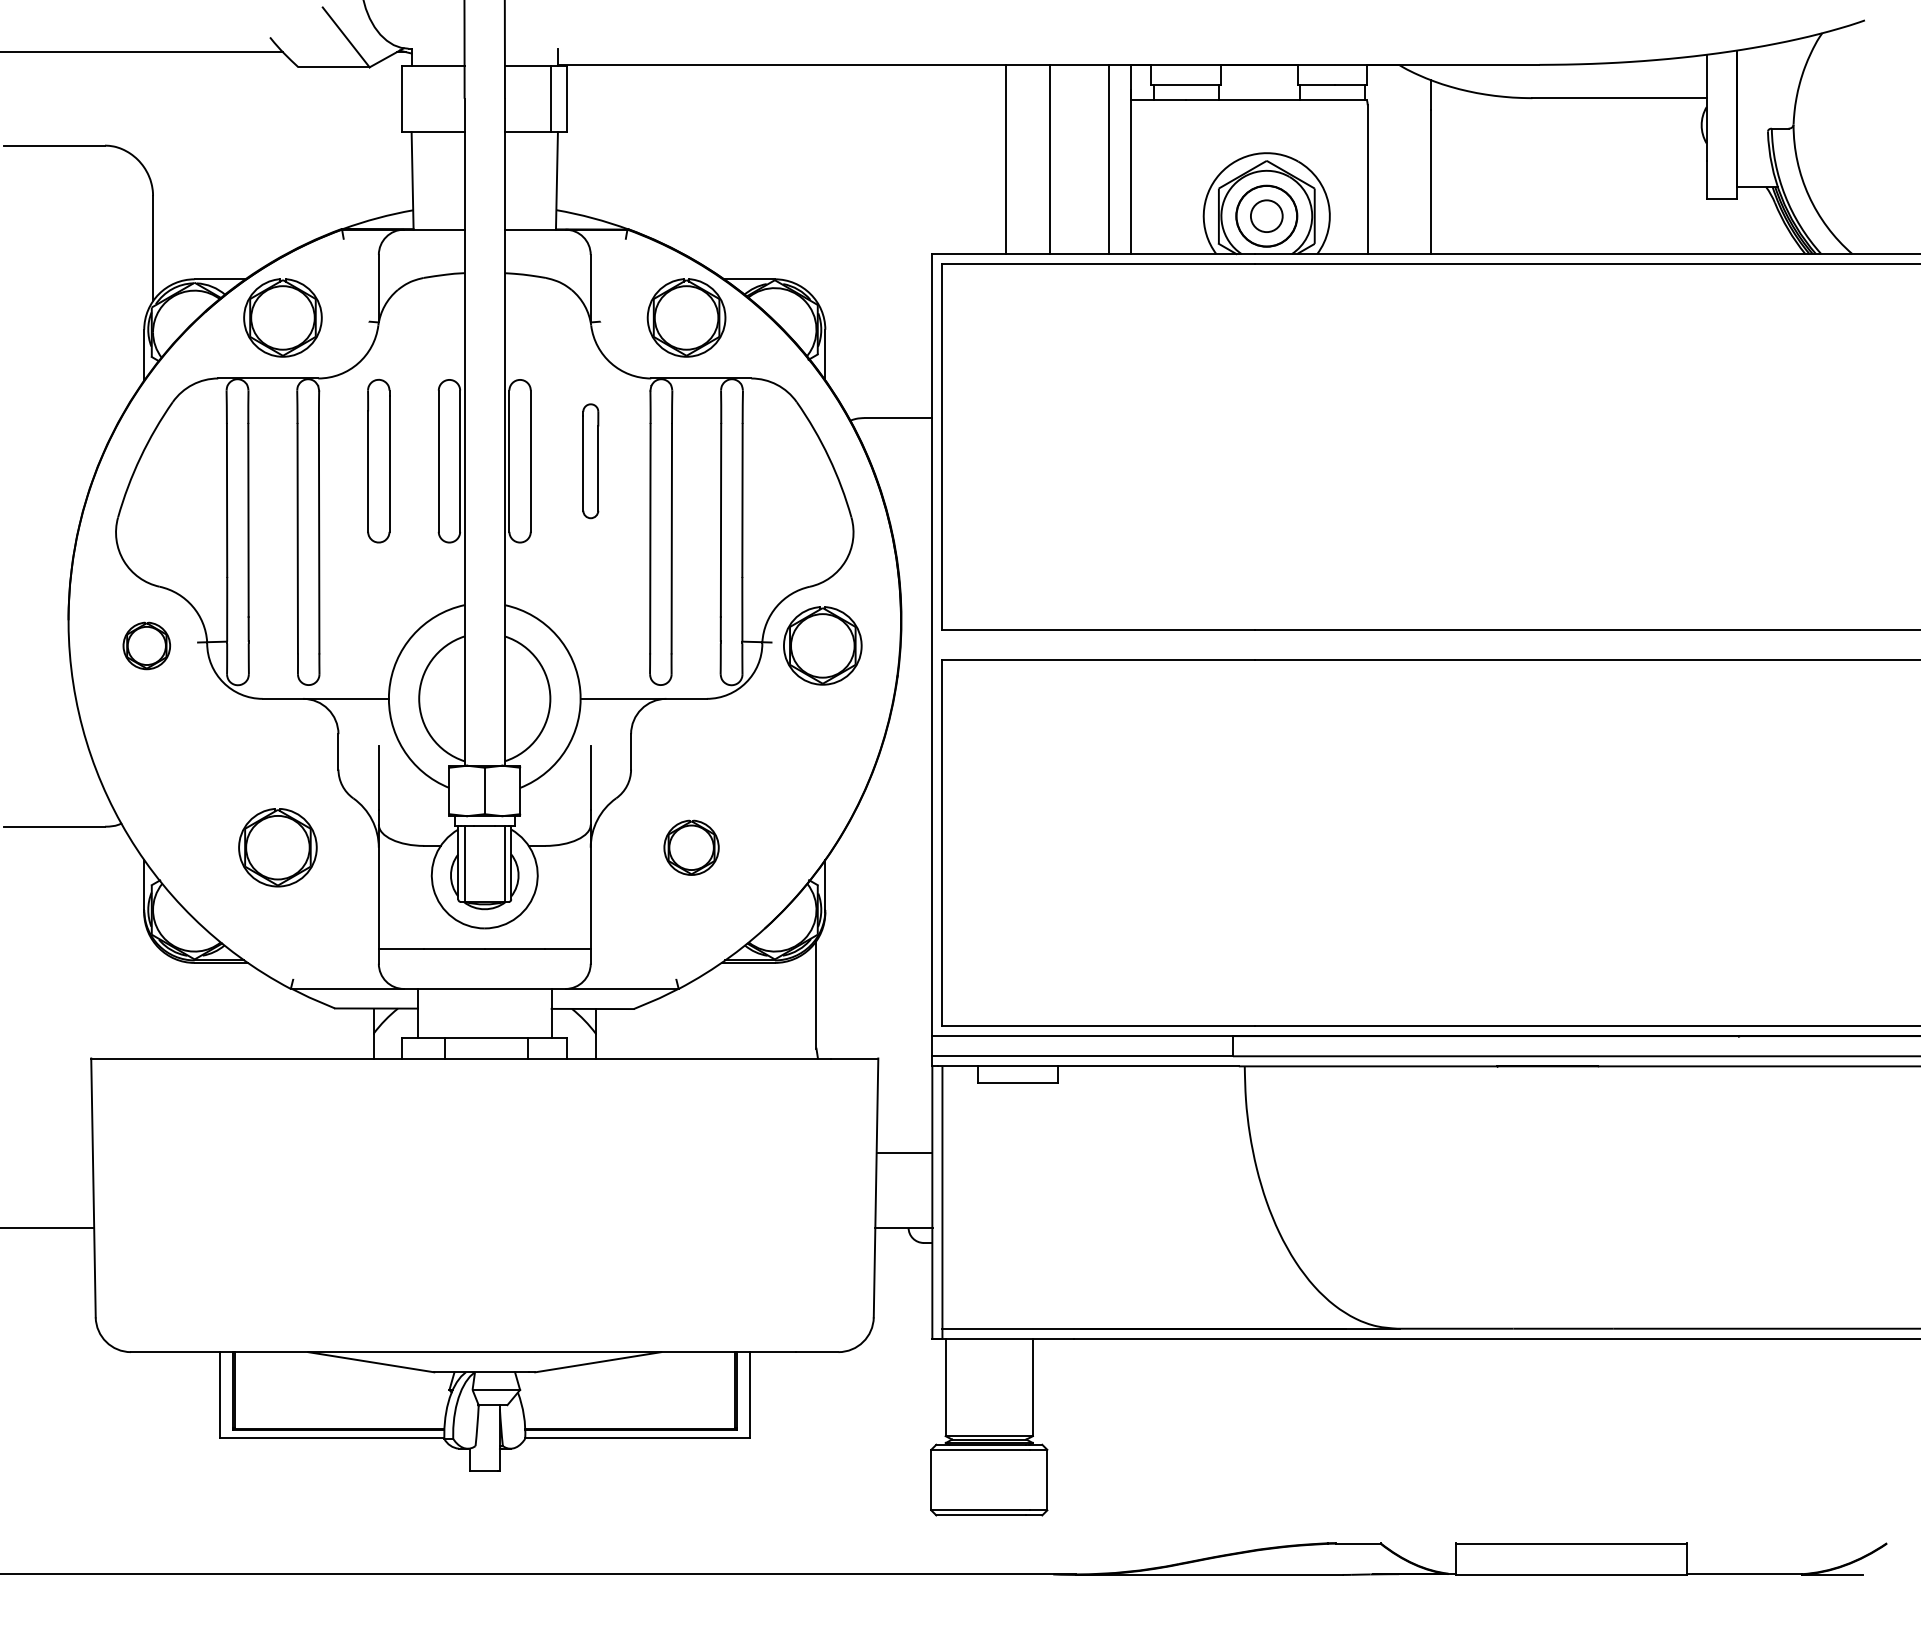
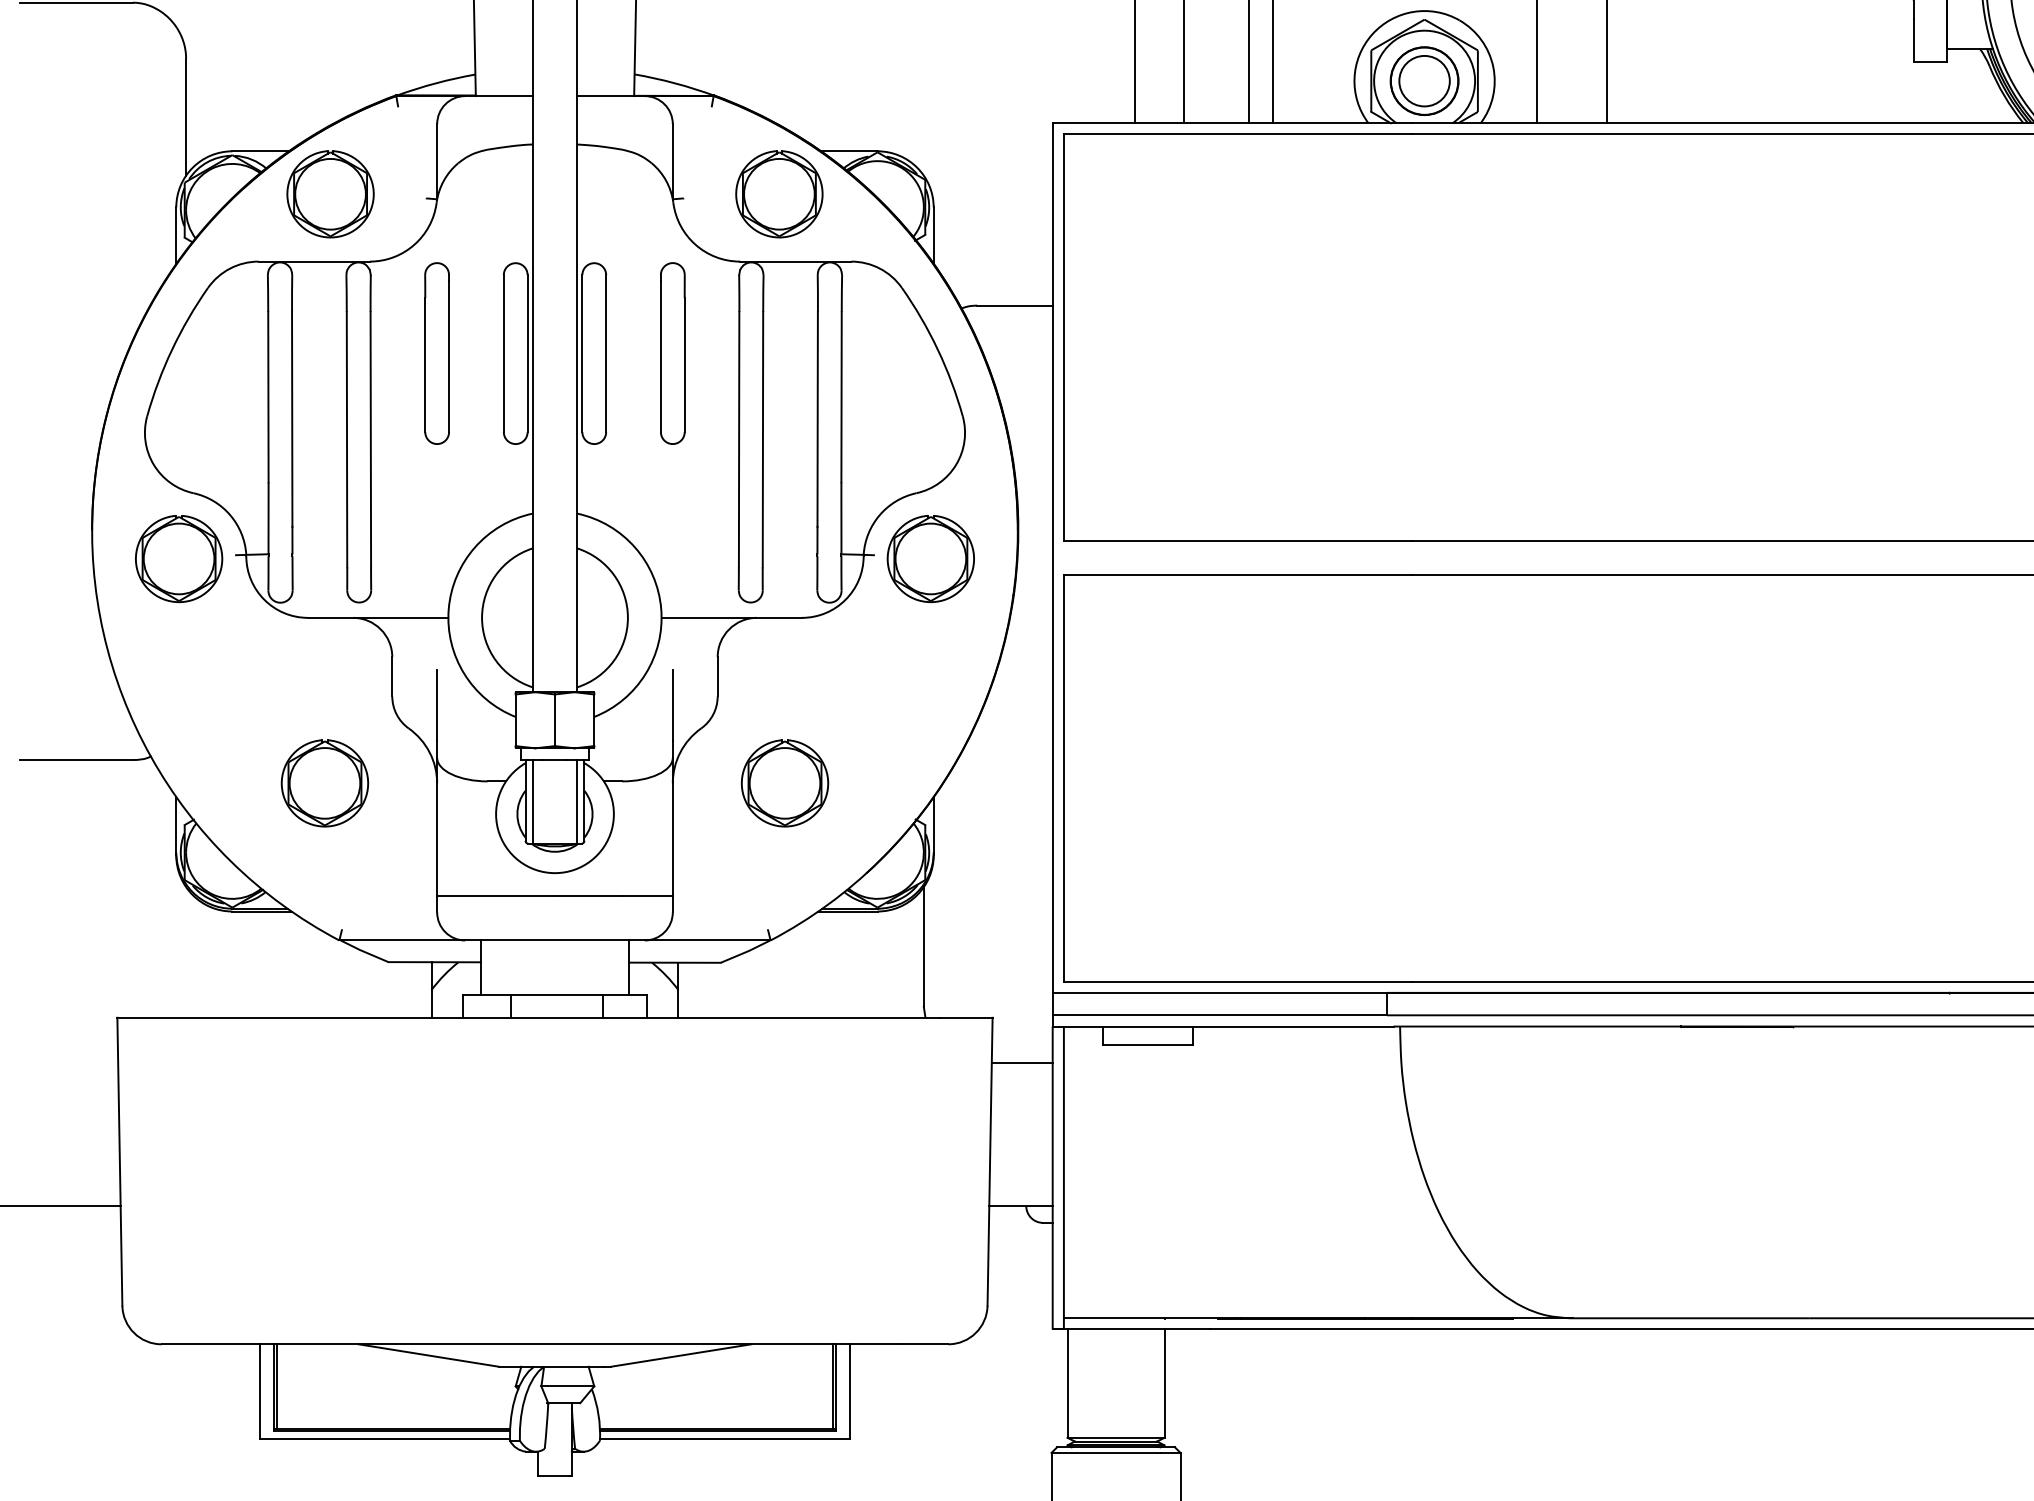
circle: (1266, 215) -> (1424, 80), size x1.43
part: (590, 461) -> (672, 353), size x1.43
part: (146, 645) -> (178, 558), size x1.67
part: (691, 847) -> (784, 783), size x1.43
line: (904, 1153) -> (1021, 1063), moved

